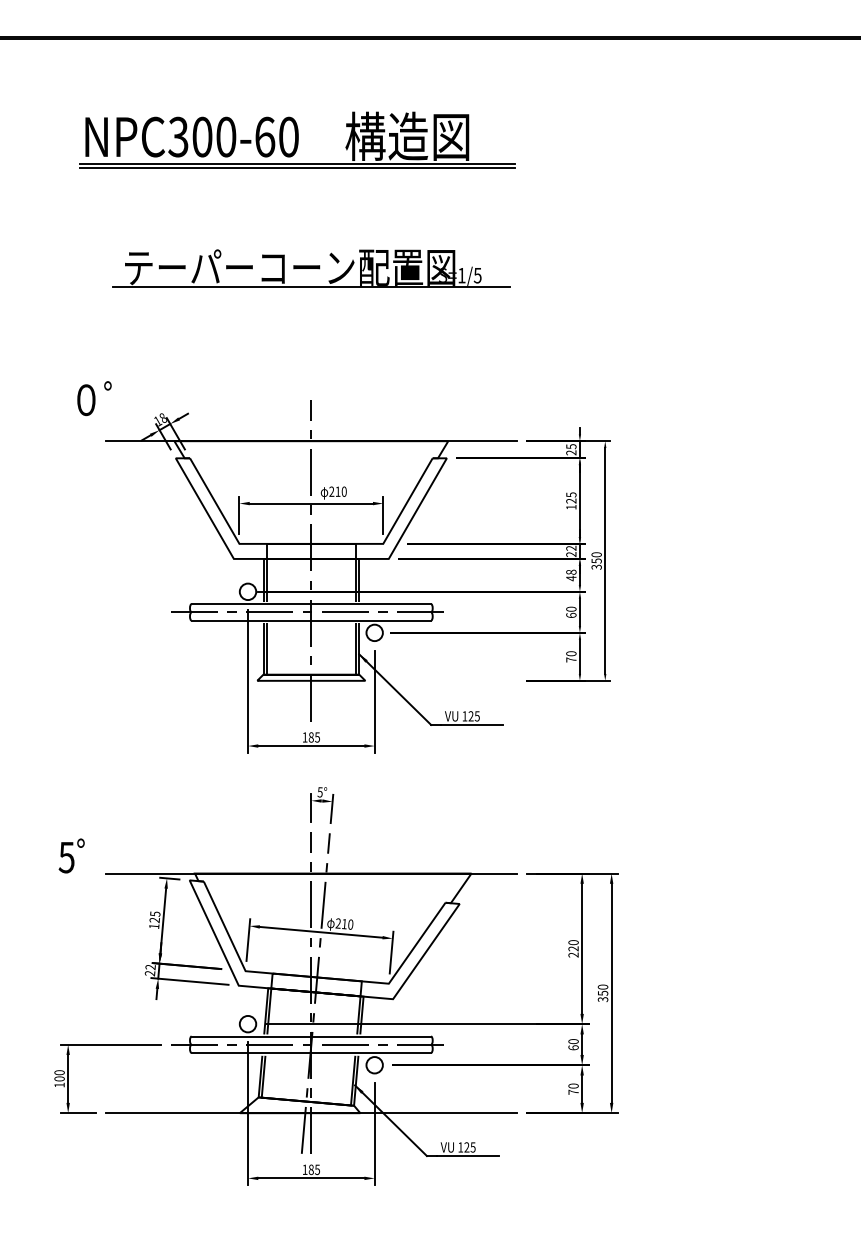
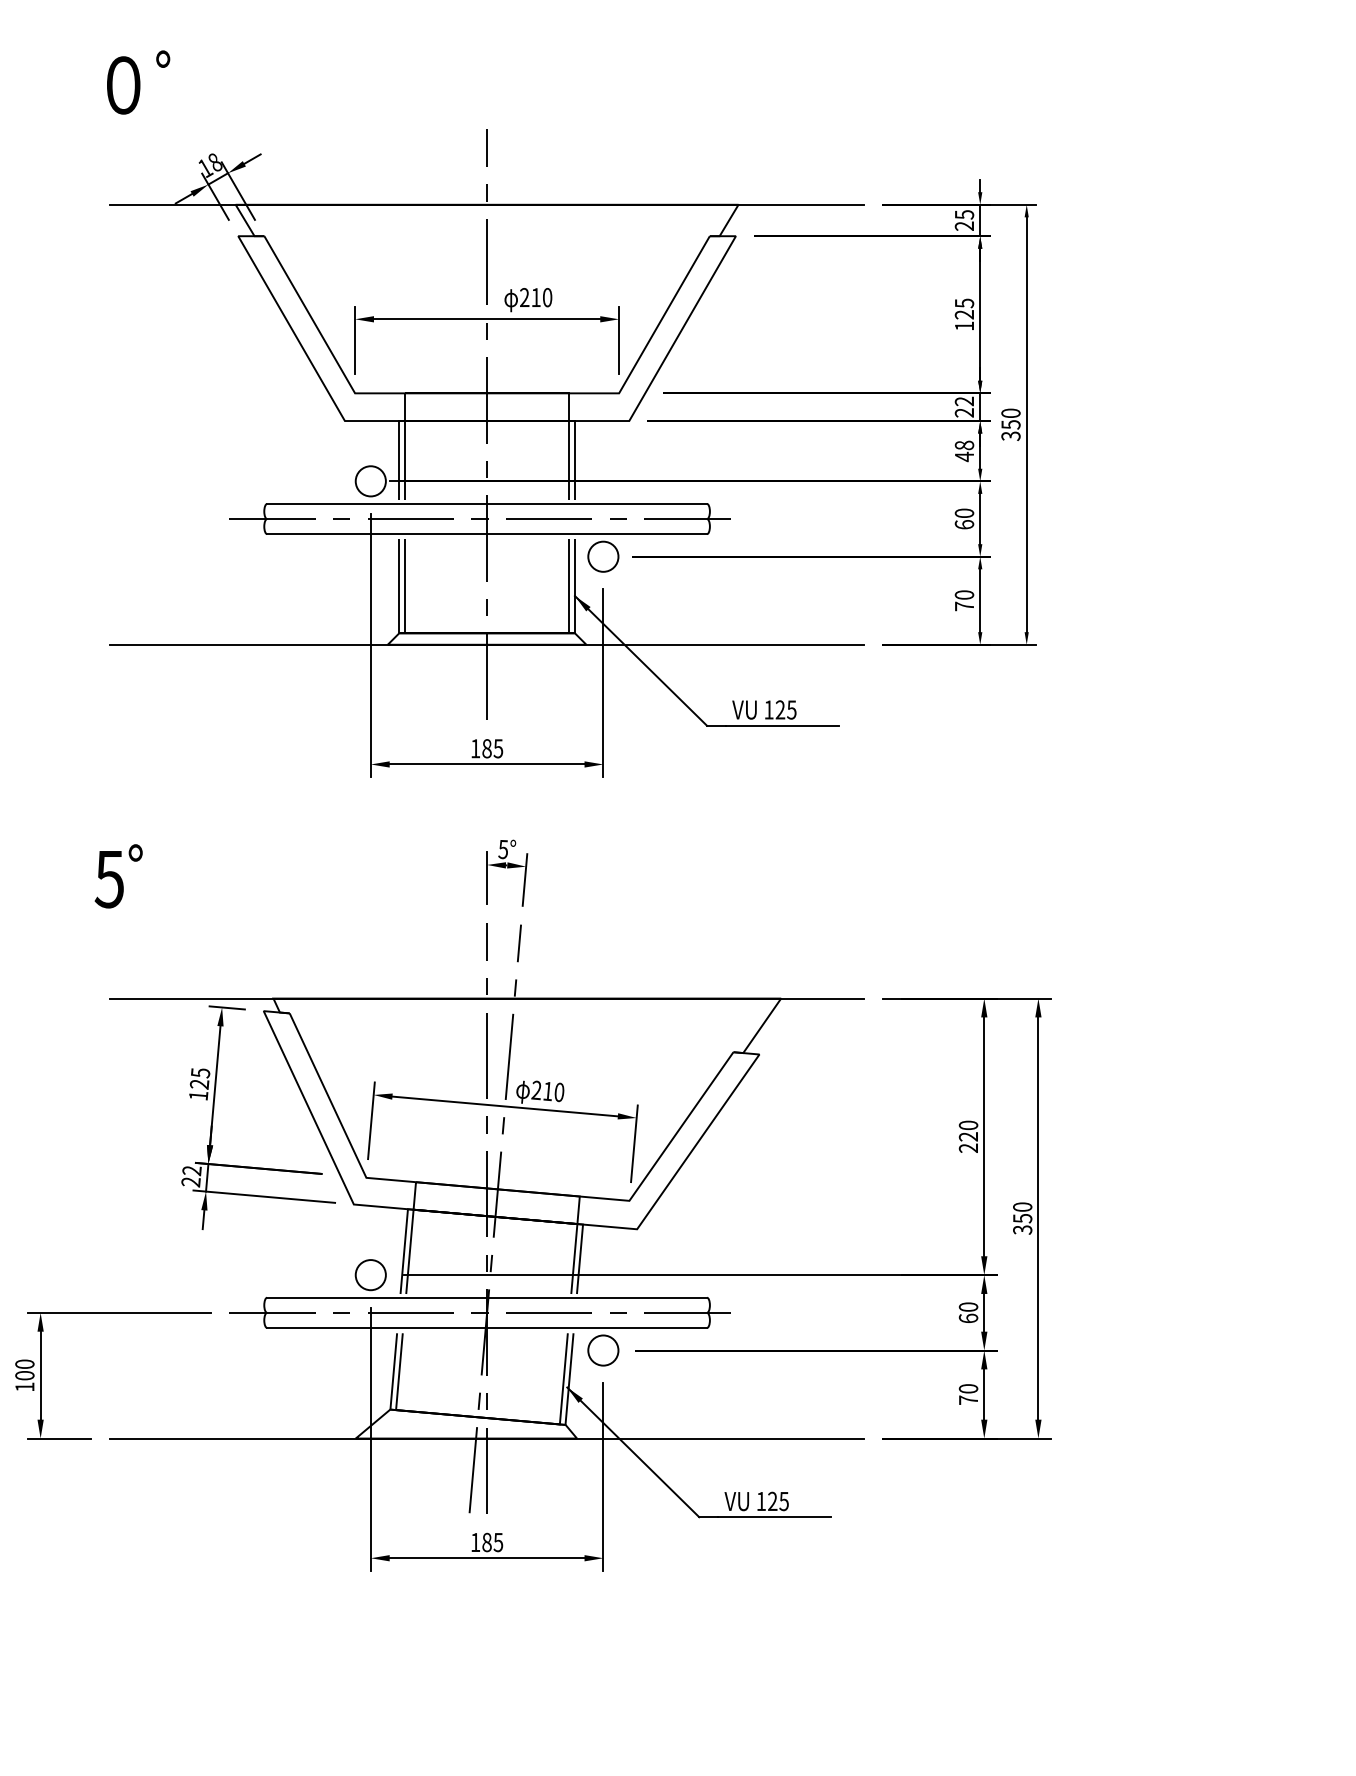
text: (94, 398) -> (138, 82), moved
line: (310, 680) -> (485, 644), added
text: (71, 855) -> (118, 875), moved

